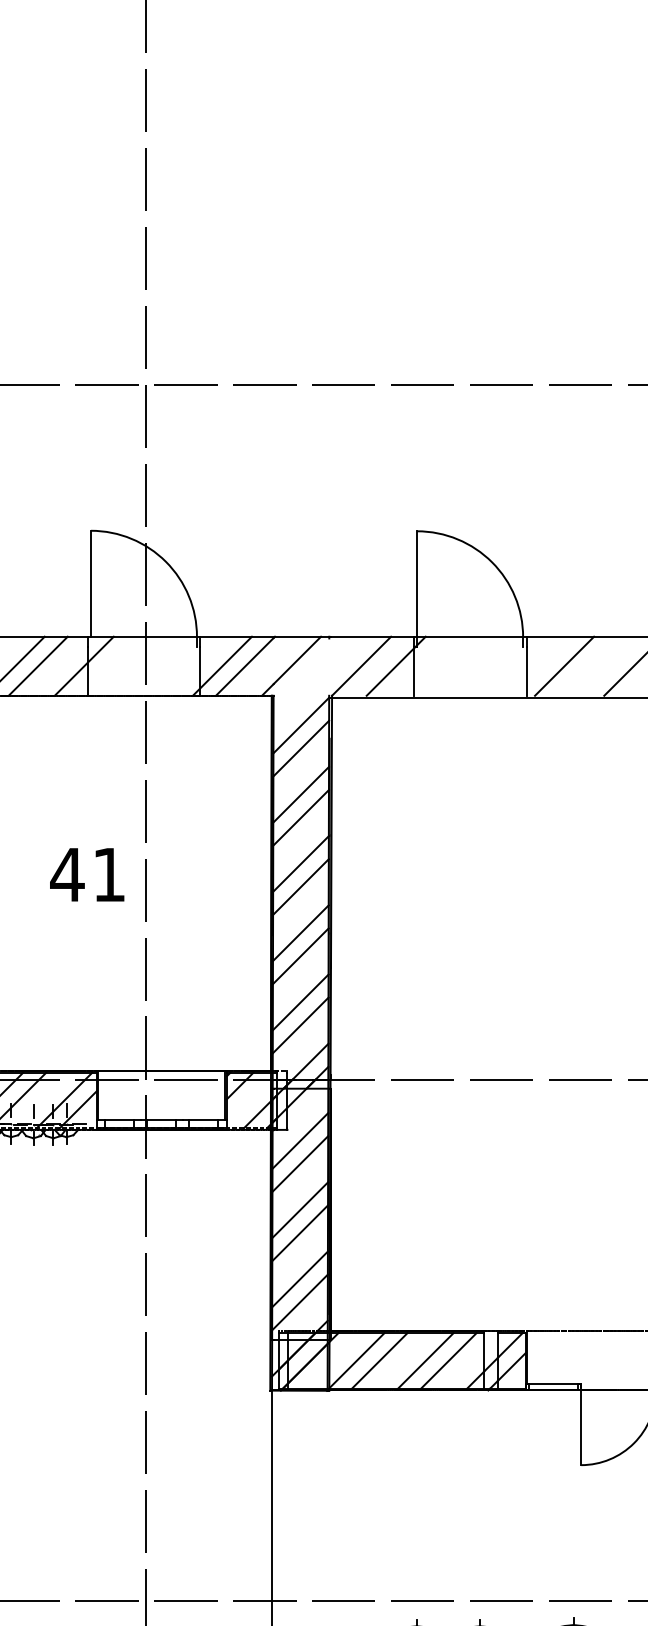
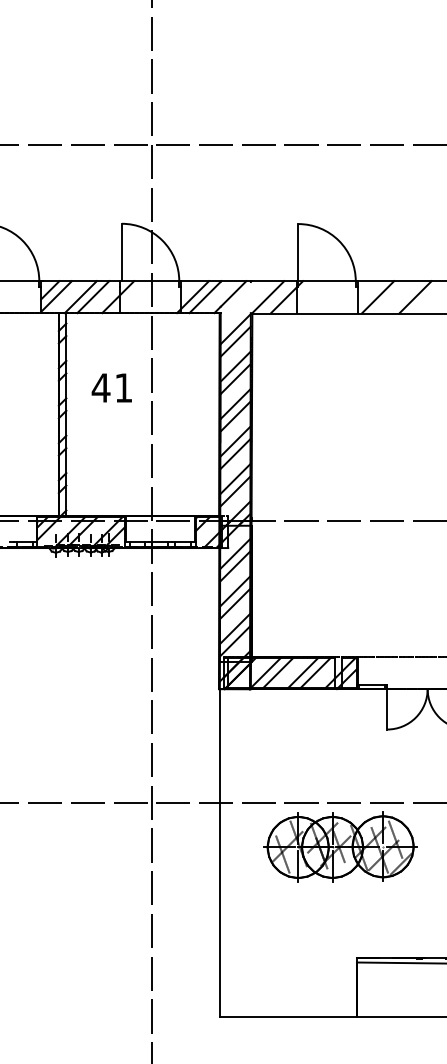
text: (86, 873) -> (111, 387), moved

